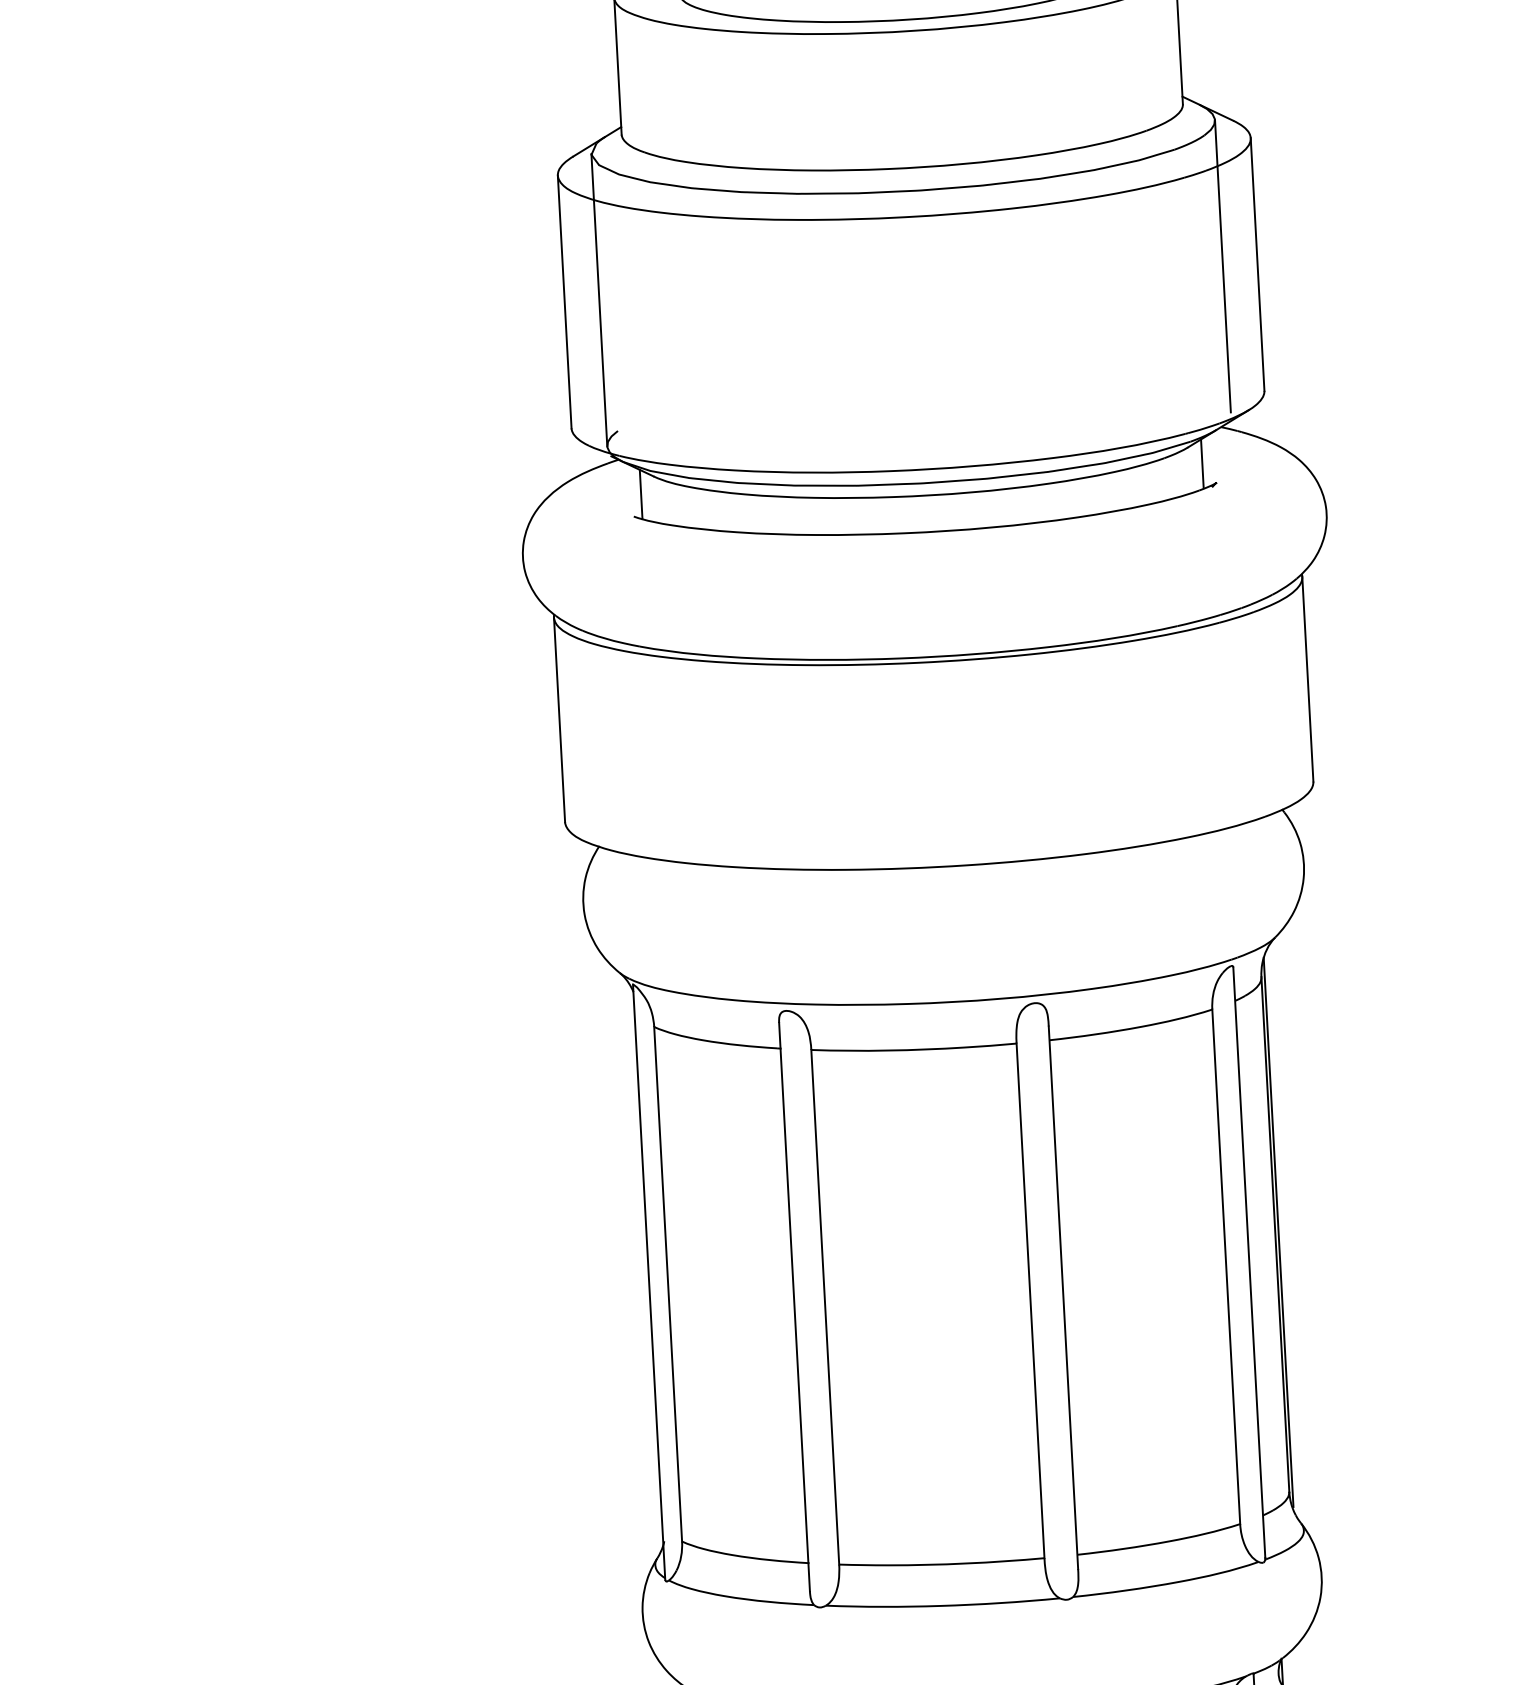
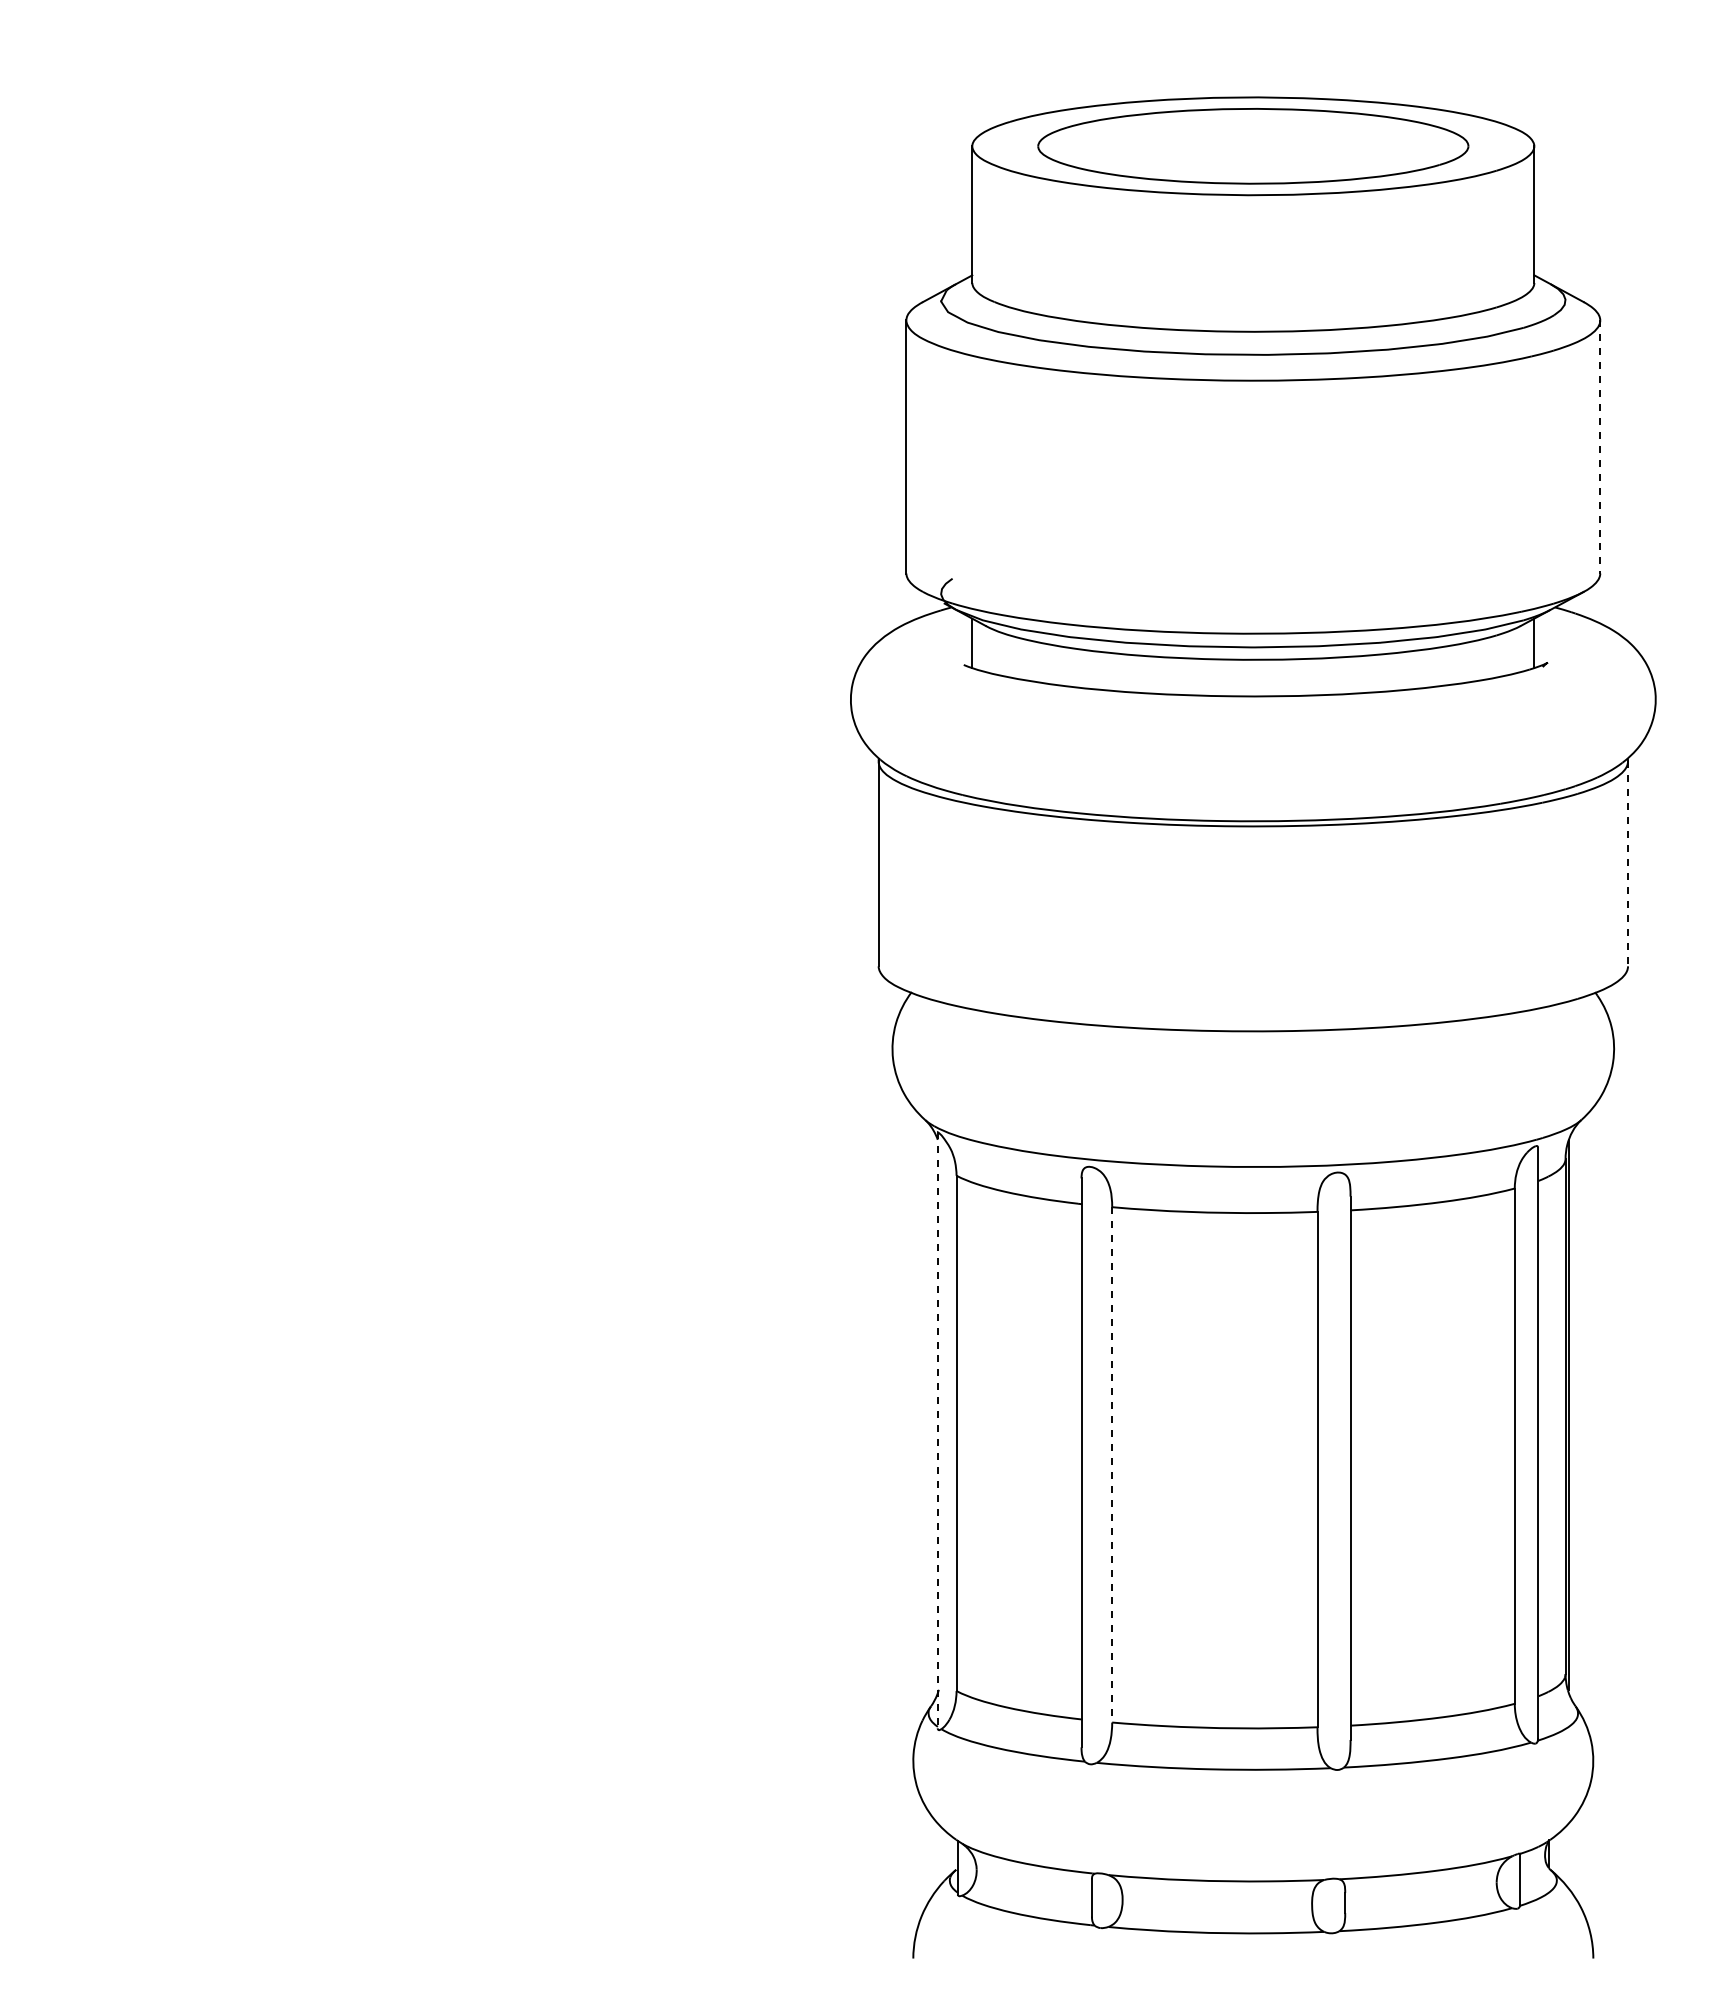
line: (1257, 264) -> (1600, 447), solid -> dashed
line: (1222, 265) -> (1565, 446), removed
line: (599, 299) -> (941, 446), removed
line: (1308, 679) -> (1628, 864), solid -> dashed
line: (648, 1282) -> (937, 1430), solid -> dashed
line: (825, 1306) -> (1112, 1464), solid -> dashed

